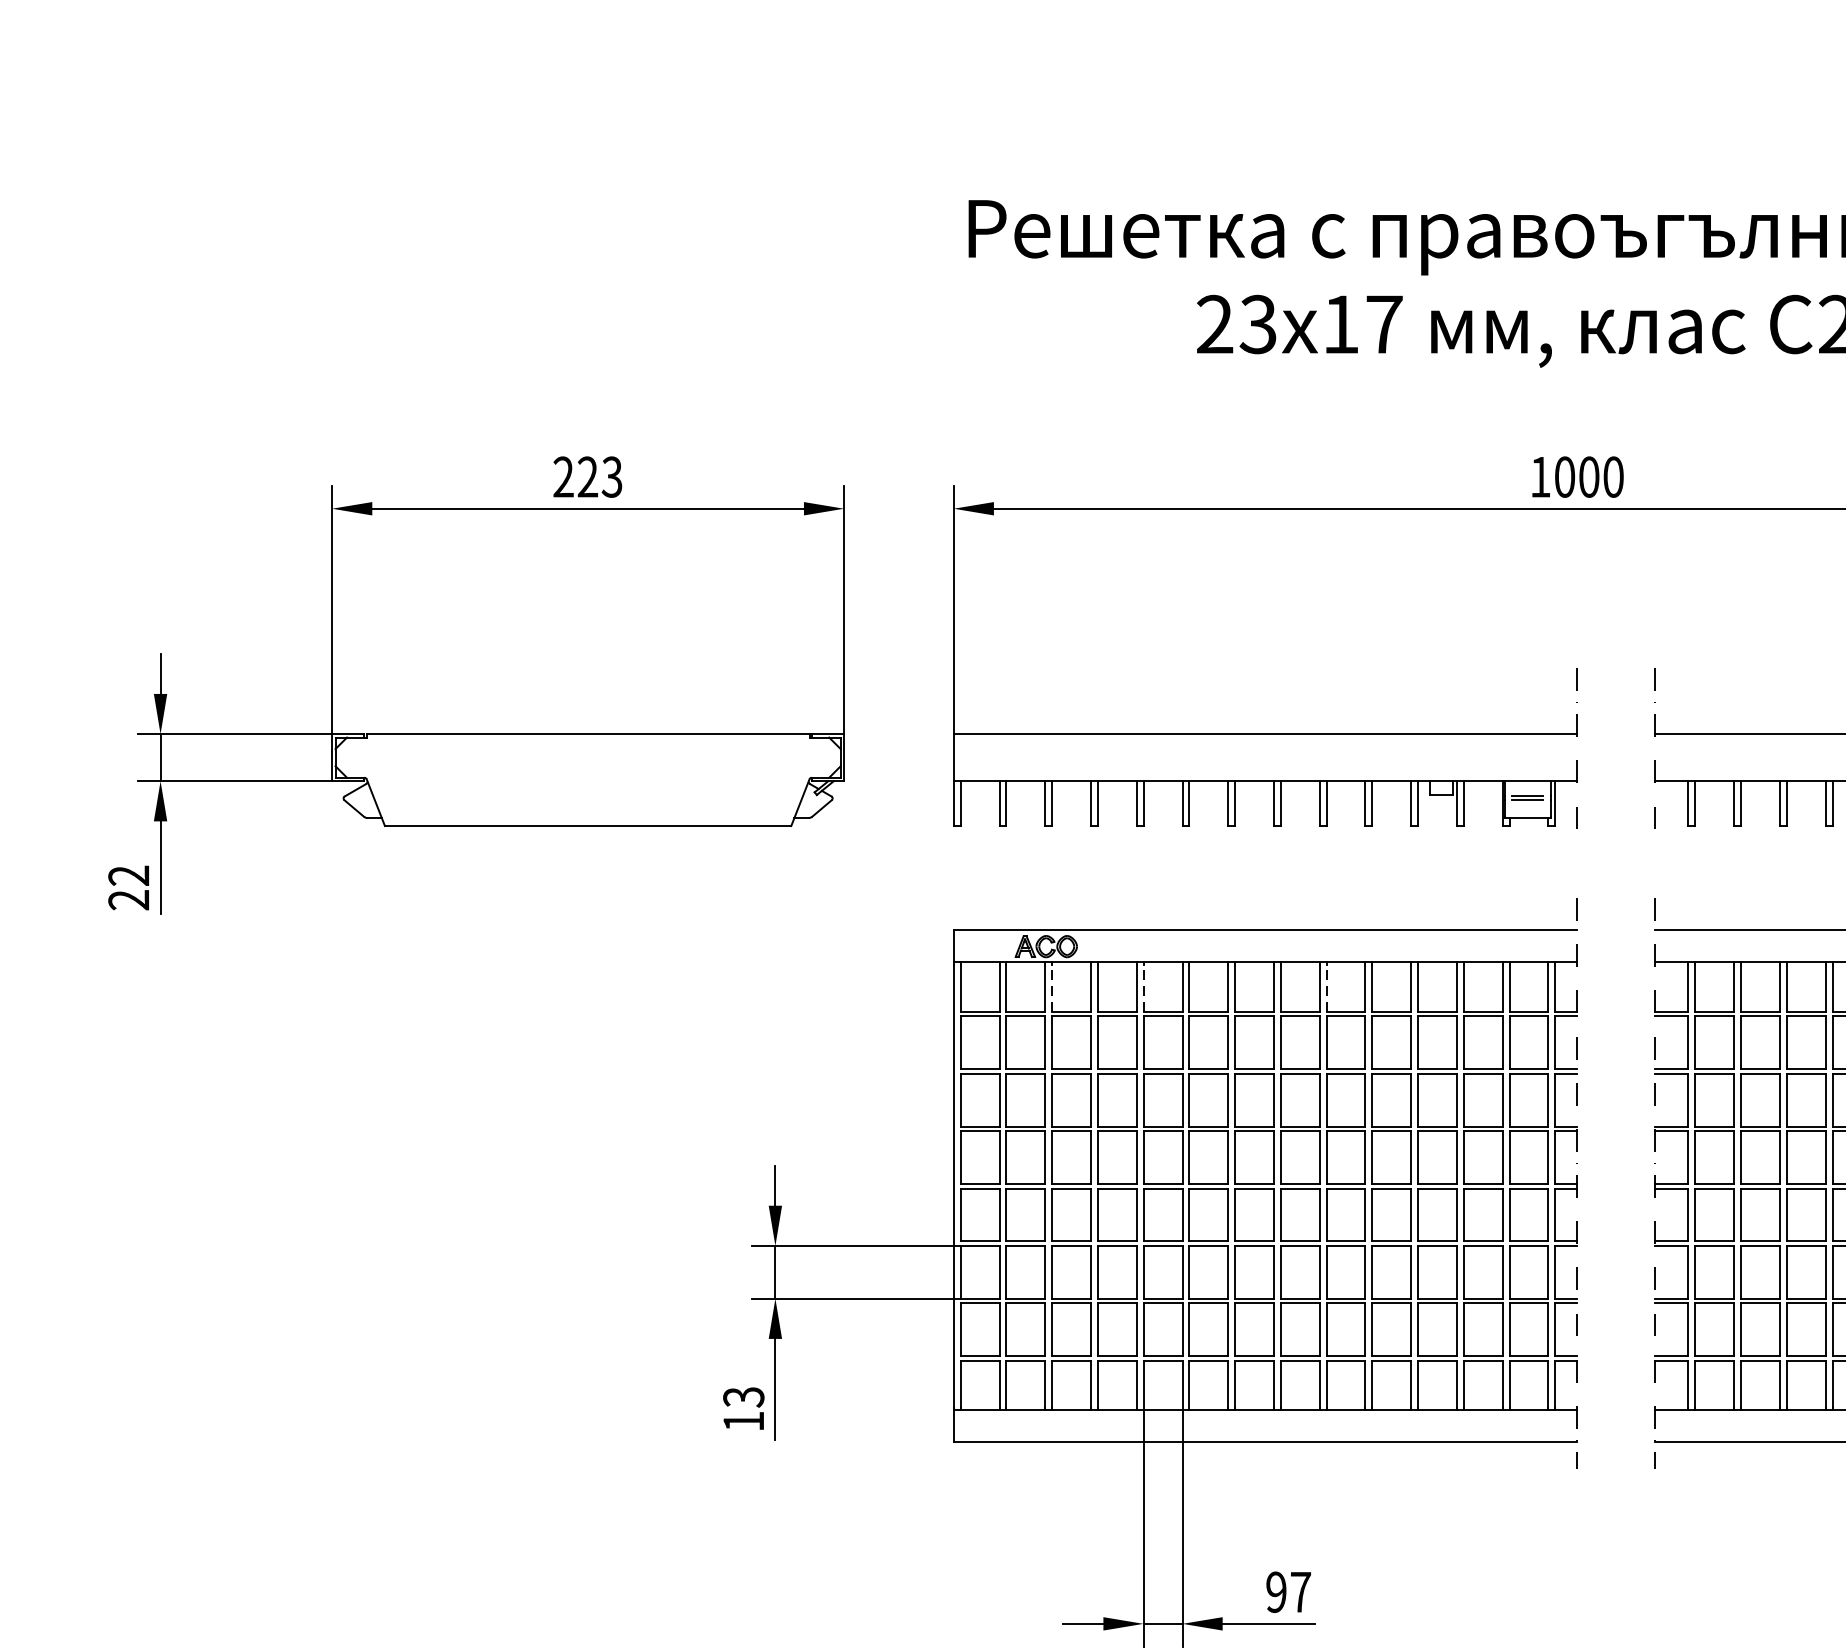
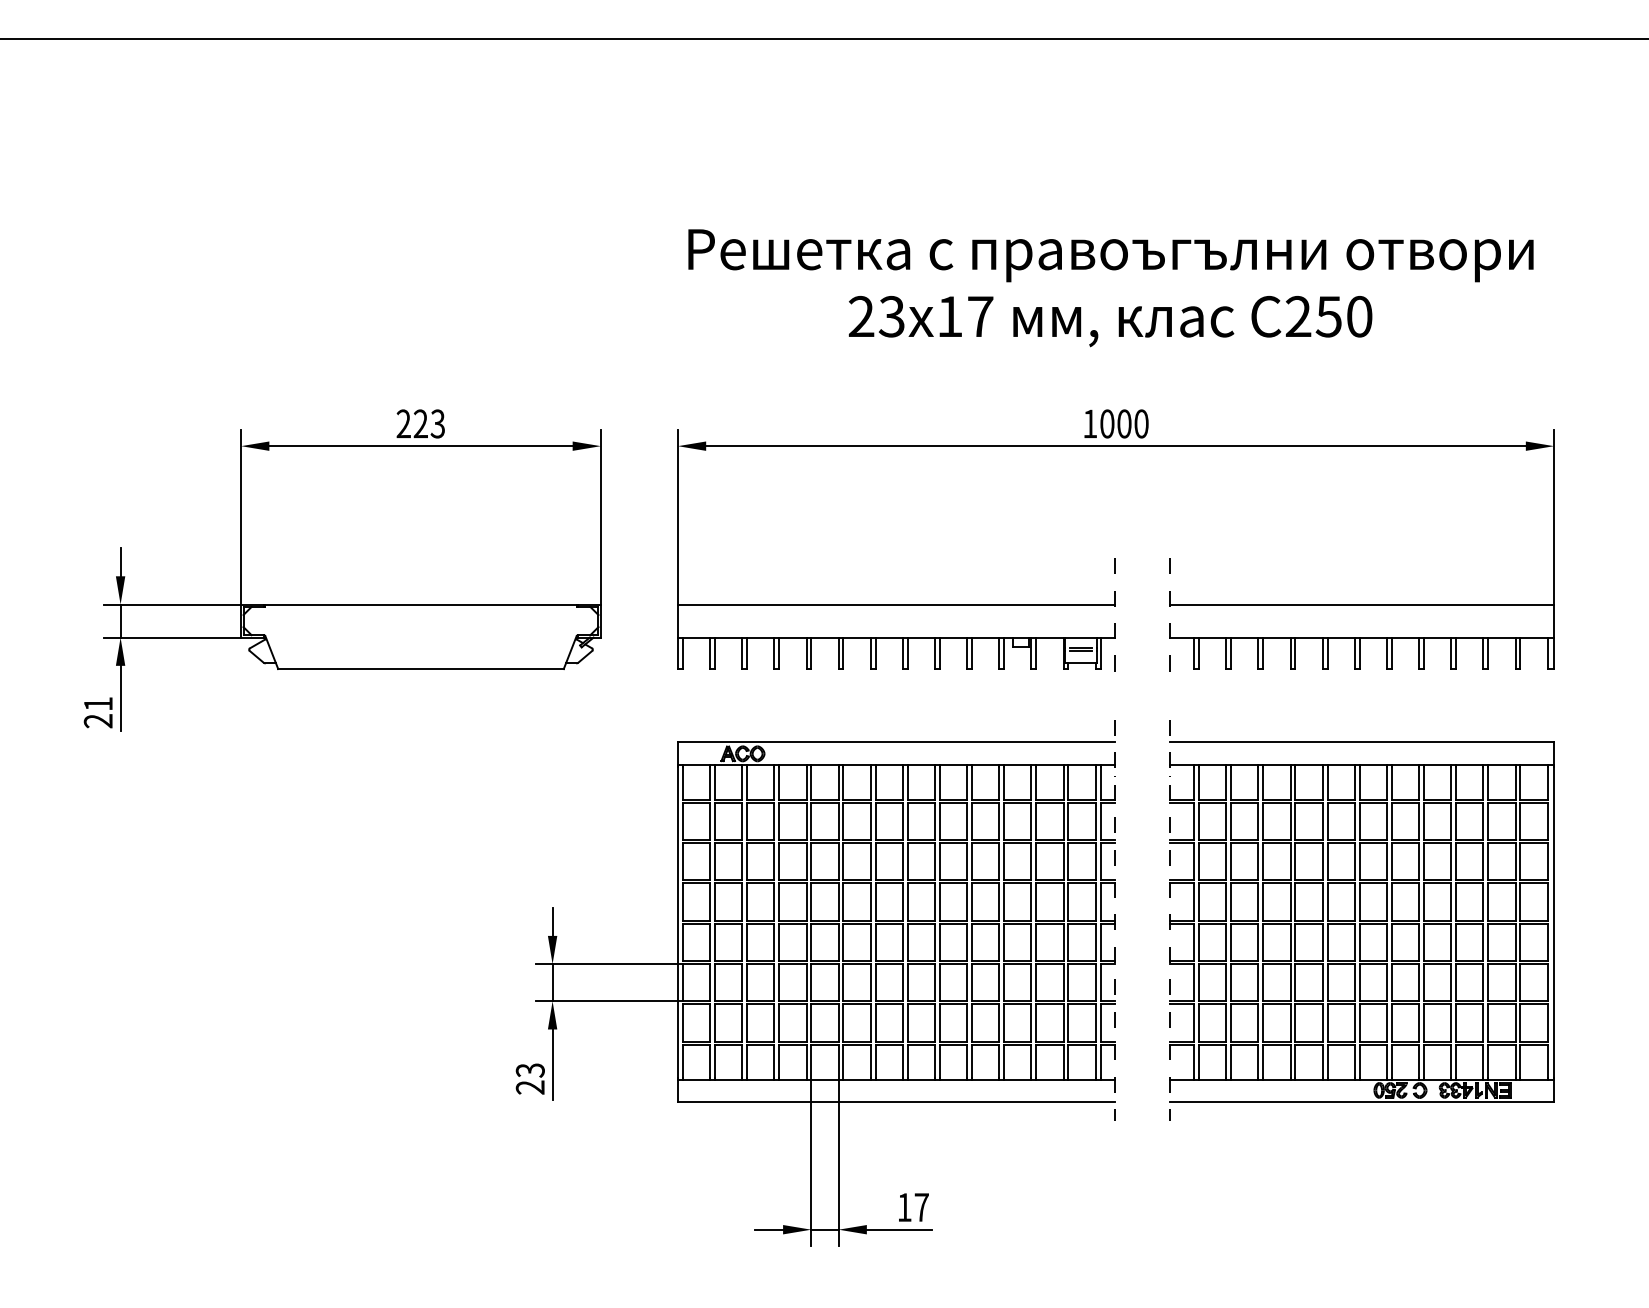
text: (127, 876) -> (97, 704), 22 -> 21
line: (1052, 988) -> (747, 783), dashed -> solid
line: (1143, 988) -> (811, 783), dashed -> solid
line: (1326, 988) -> (939, 783), dashed -> solid
text: (742, 1421) -> (529, 1087), 13 -> 23
text: (1276, 1592) -> (904, 1207), 97 -> 17

